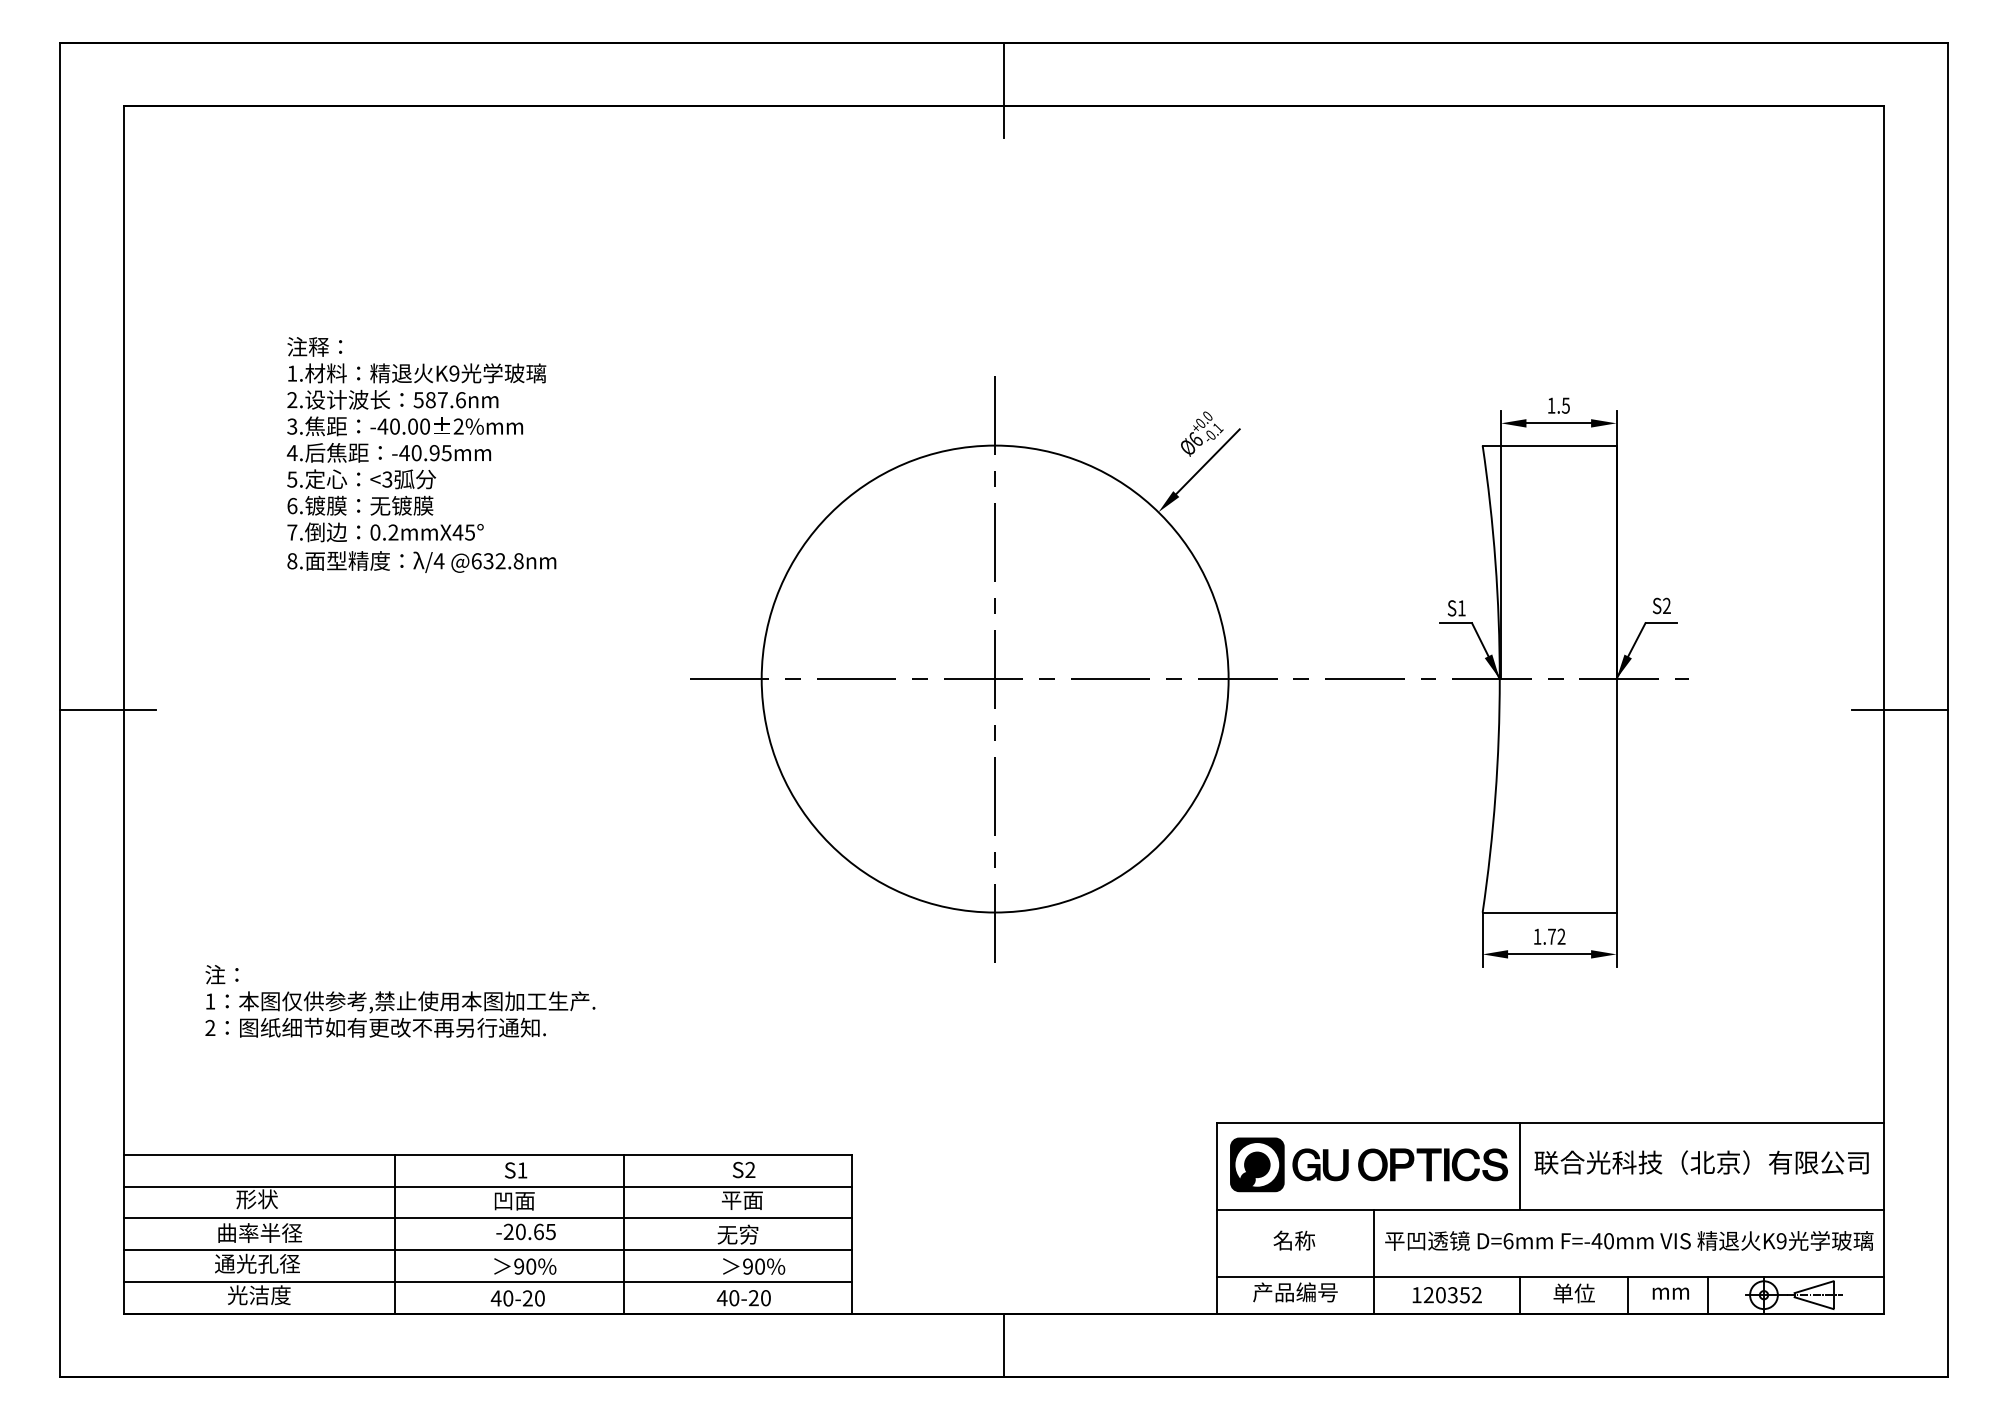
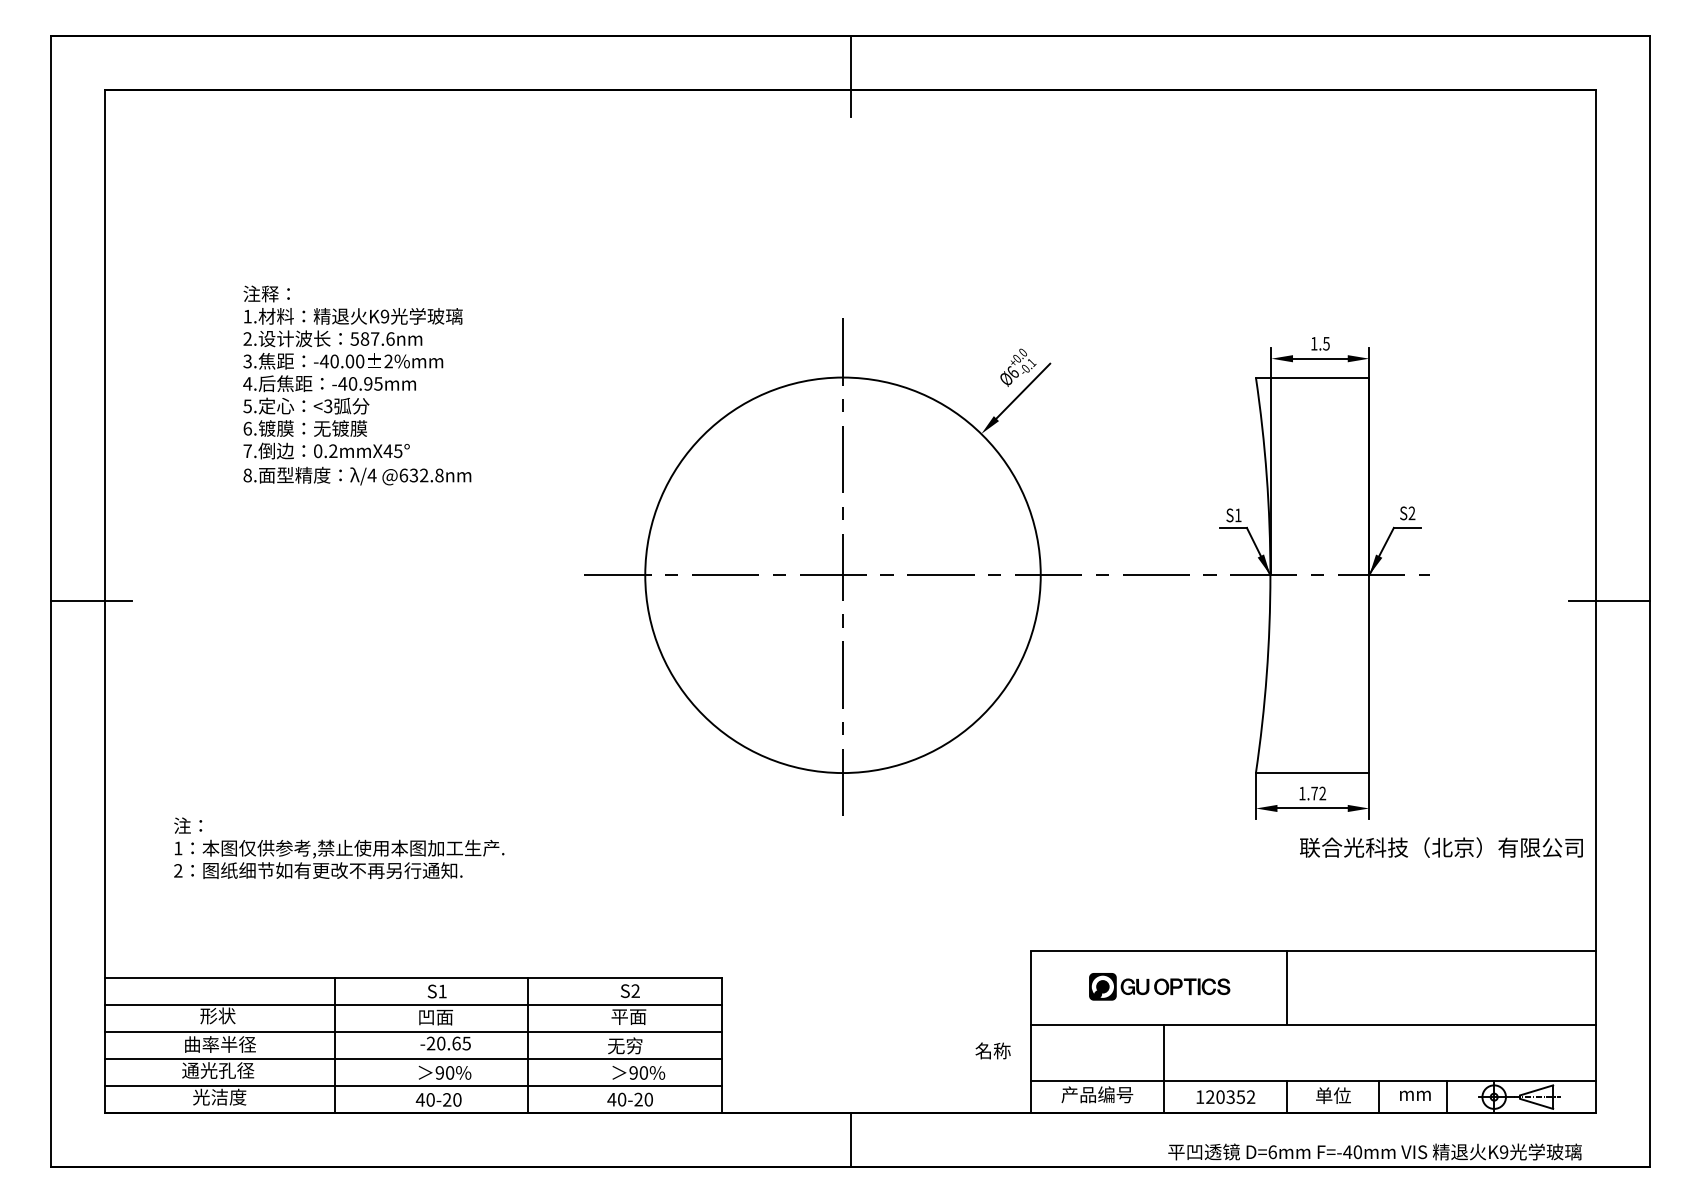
text: (1701, 1162) -> (1441, 847), moved
part: (1368, 1164) -> (1159, 986), size x0.6
text: (1294, 1240) -> (993, 1050), moved
text: (1629, 1240) -> (1375, 1151), moved

